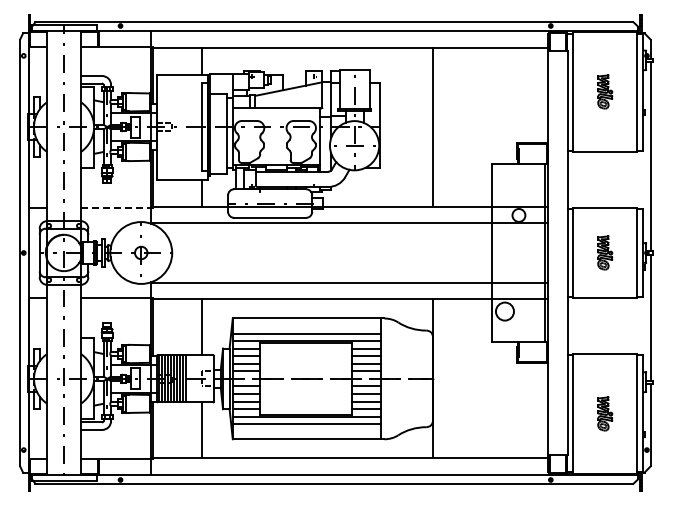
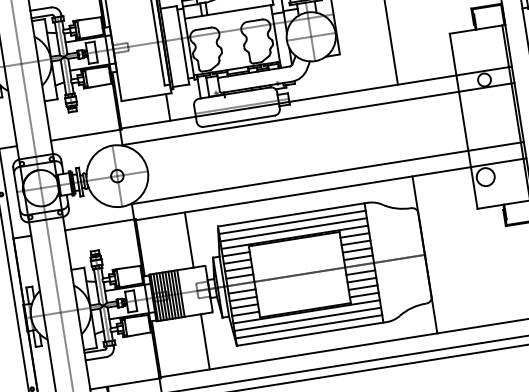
line: (116, 207) -> (85, 135), dashed -> solid
line: (306, 326) -> (292, 222), added
line: (306, 431) -> (308, 326), added

